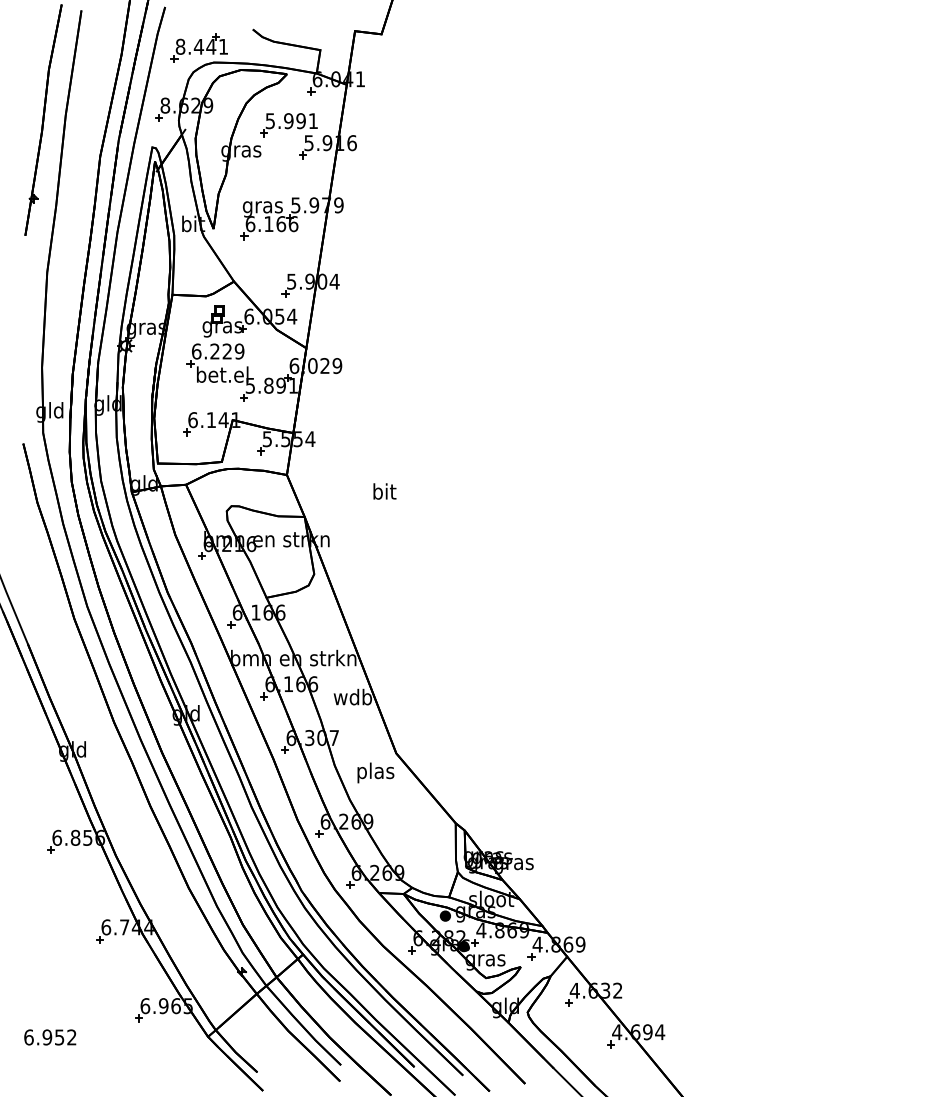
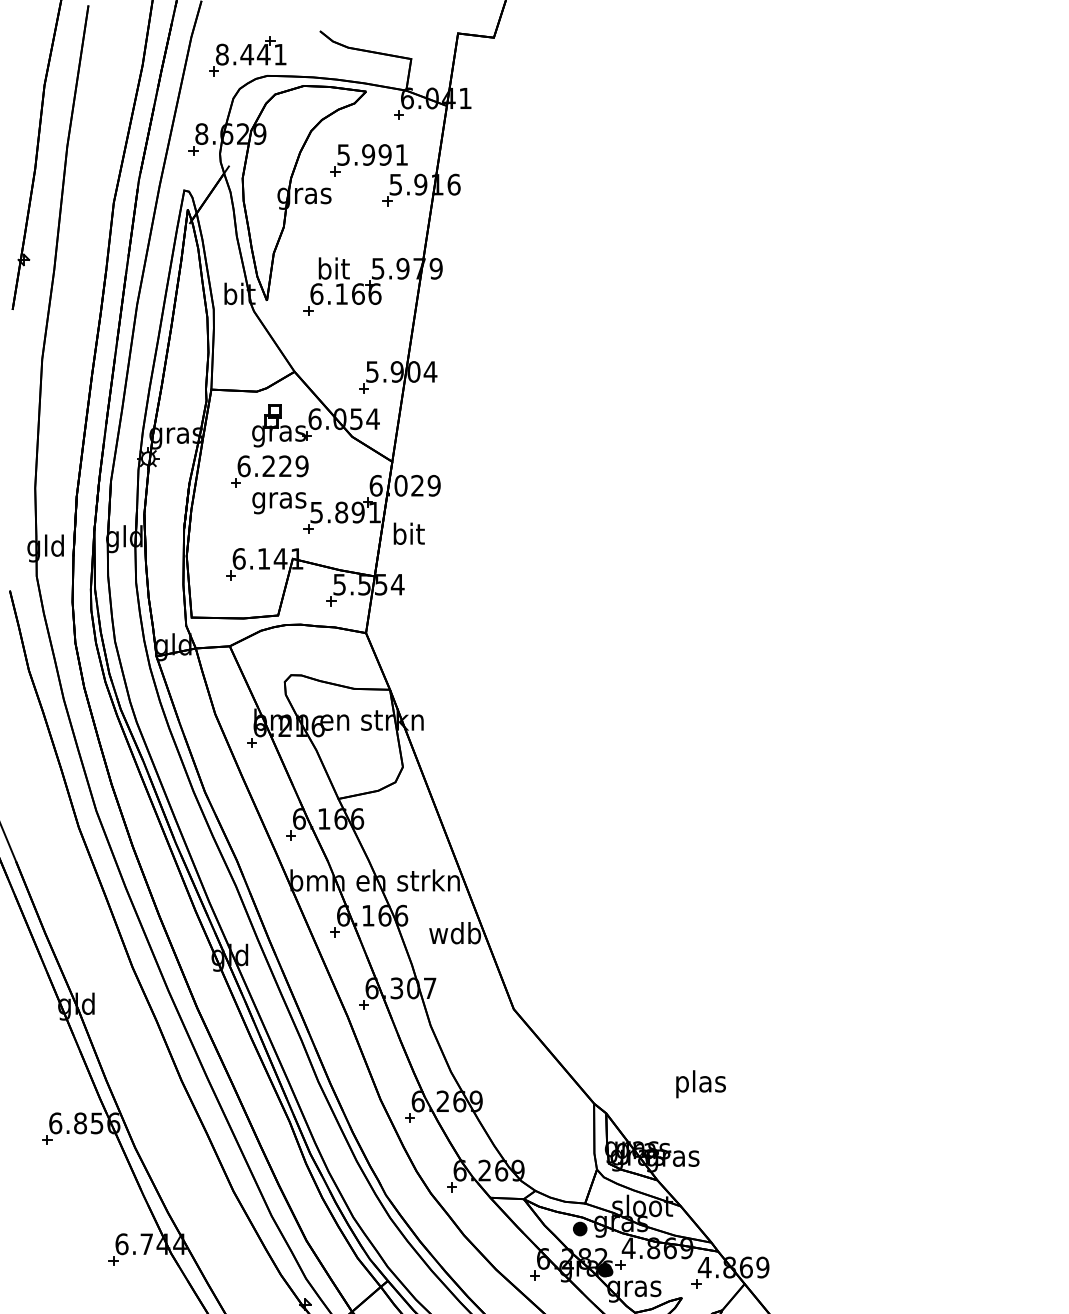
text: (262, 207) -> (333, 271), gras -> bit
text: (222, 376) -> (278, 500), bet.el -> gras
text: (384, 491) -> (408, 533), moved
text: (375, 772) -> (700, 1083), moved

